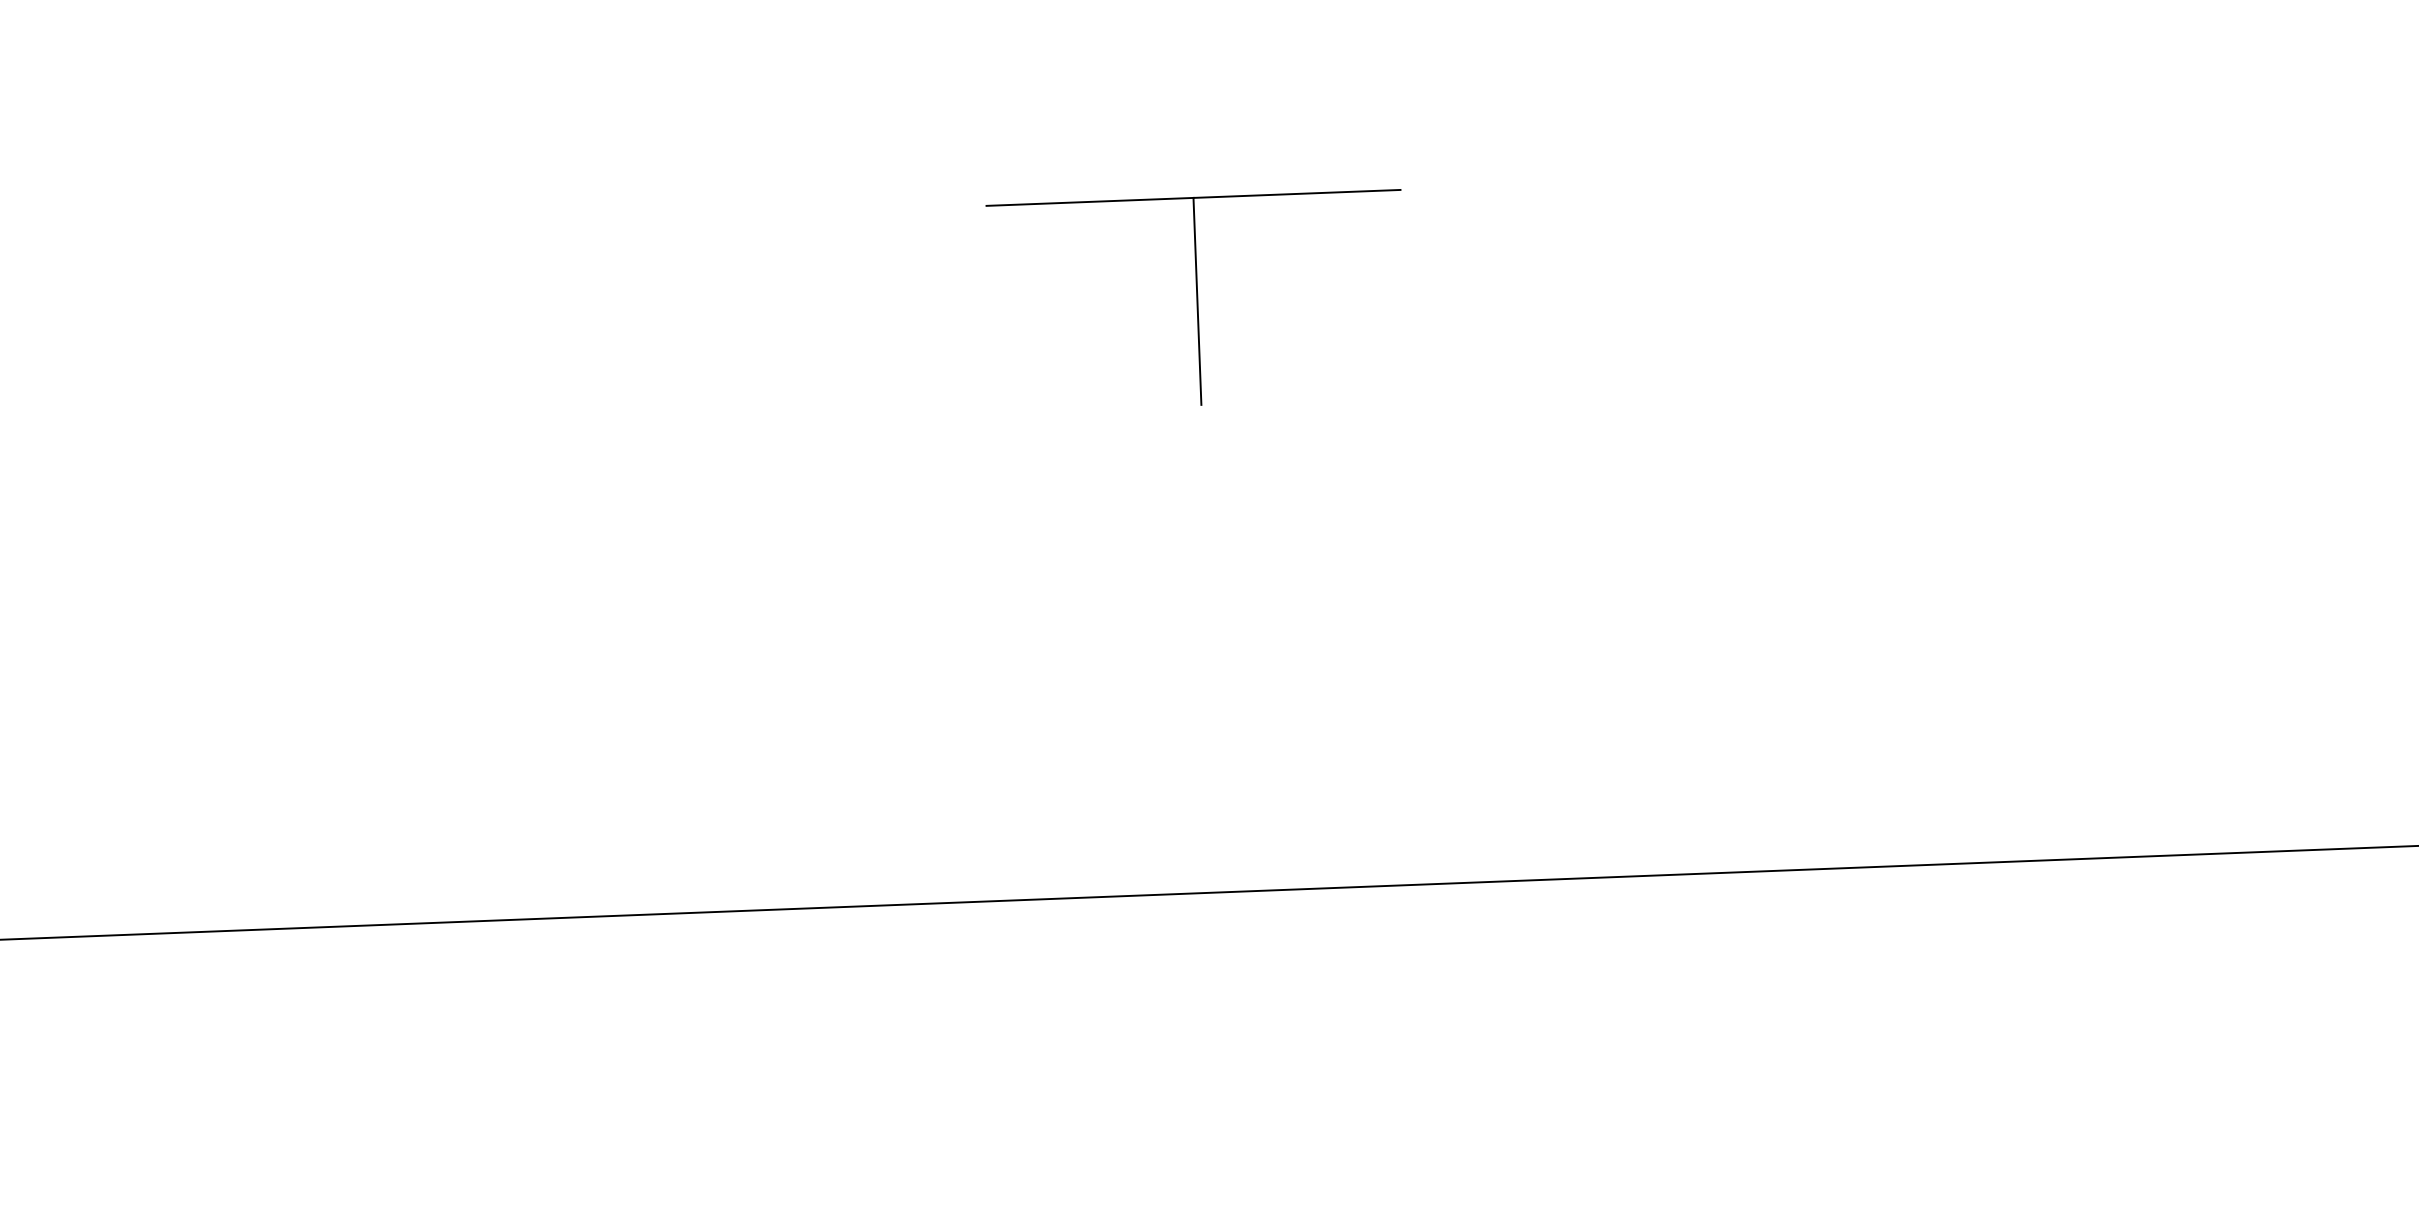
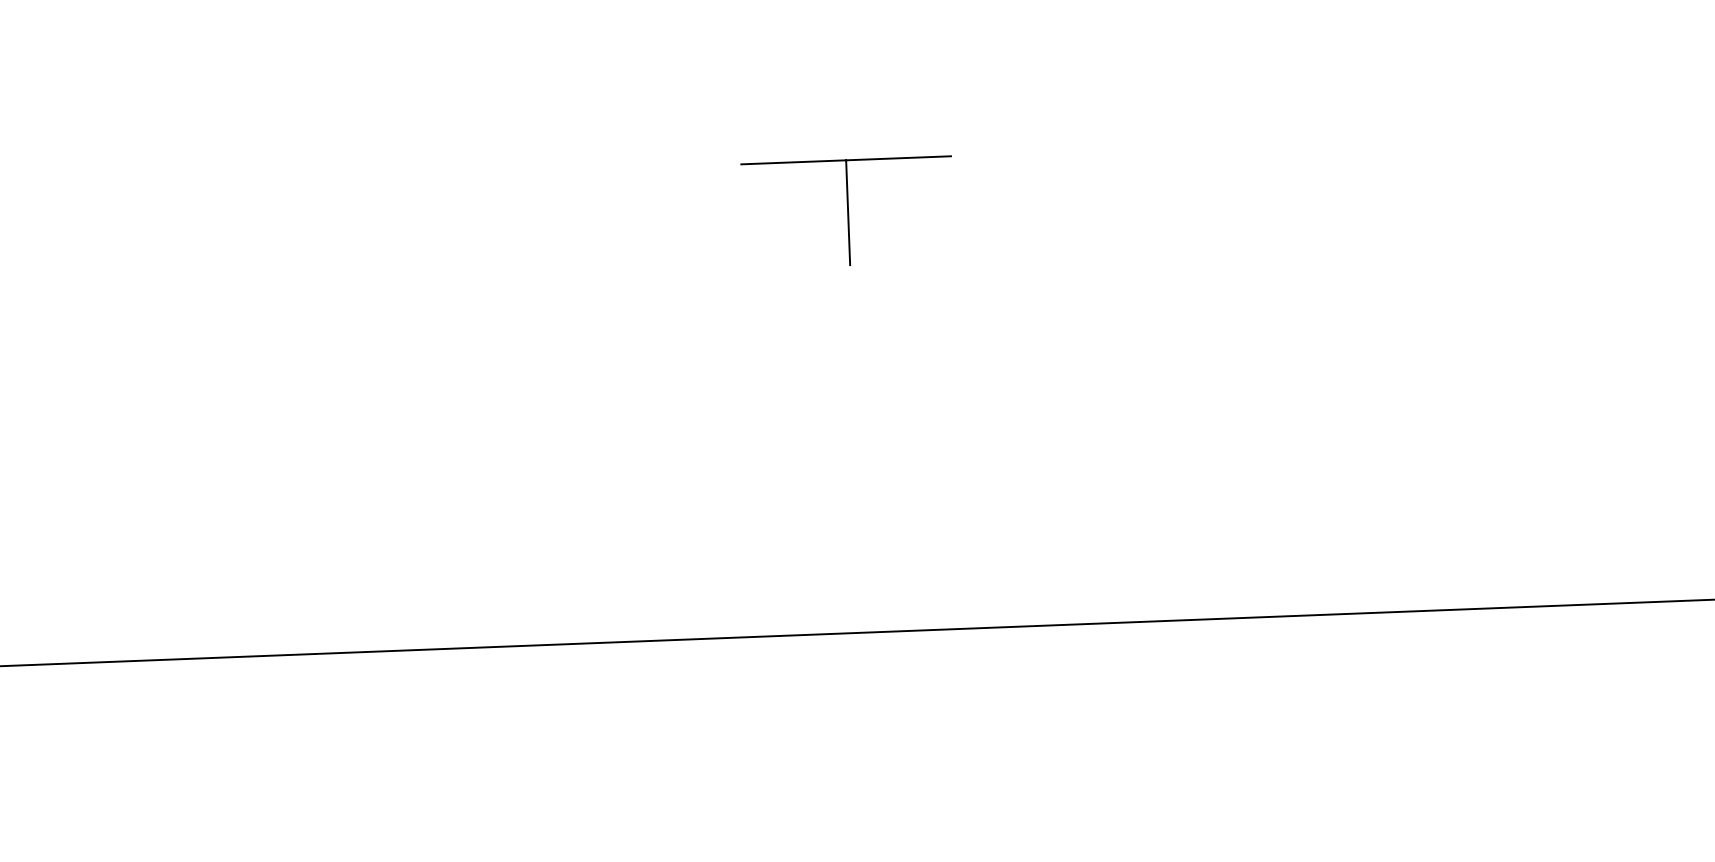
part: (1193, 296) -> (846, 210), size x0.71

